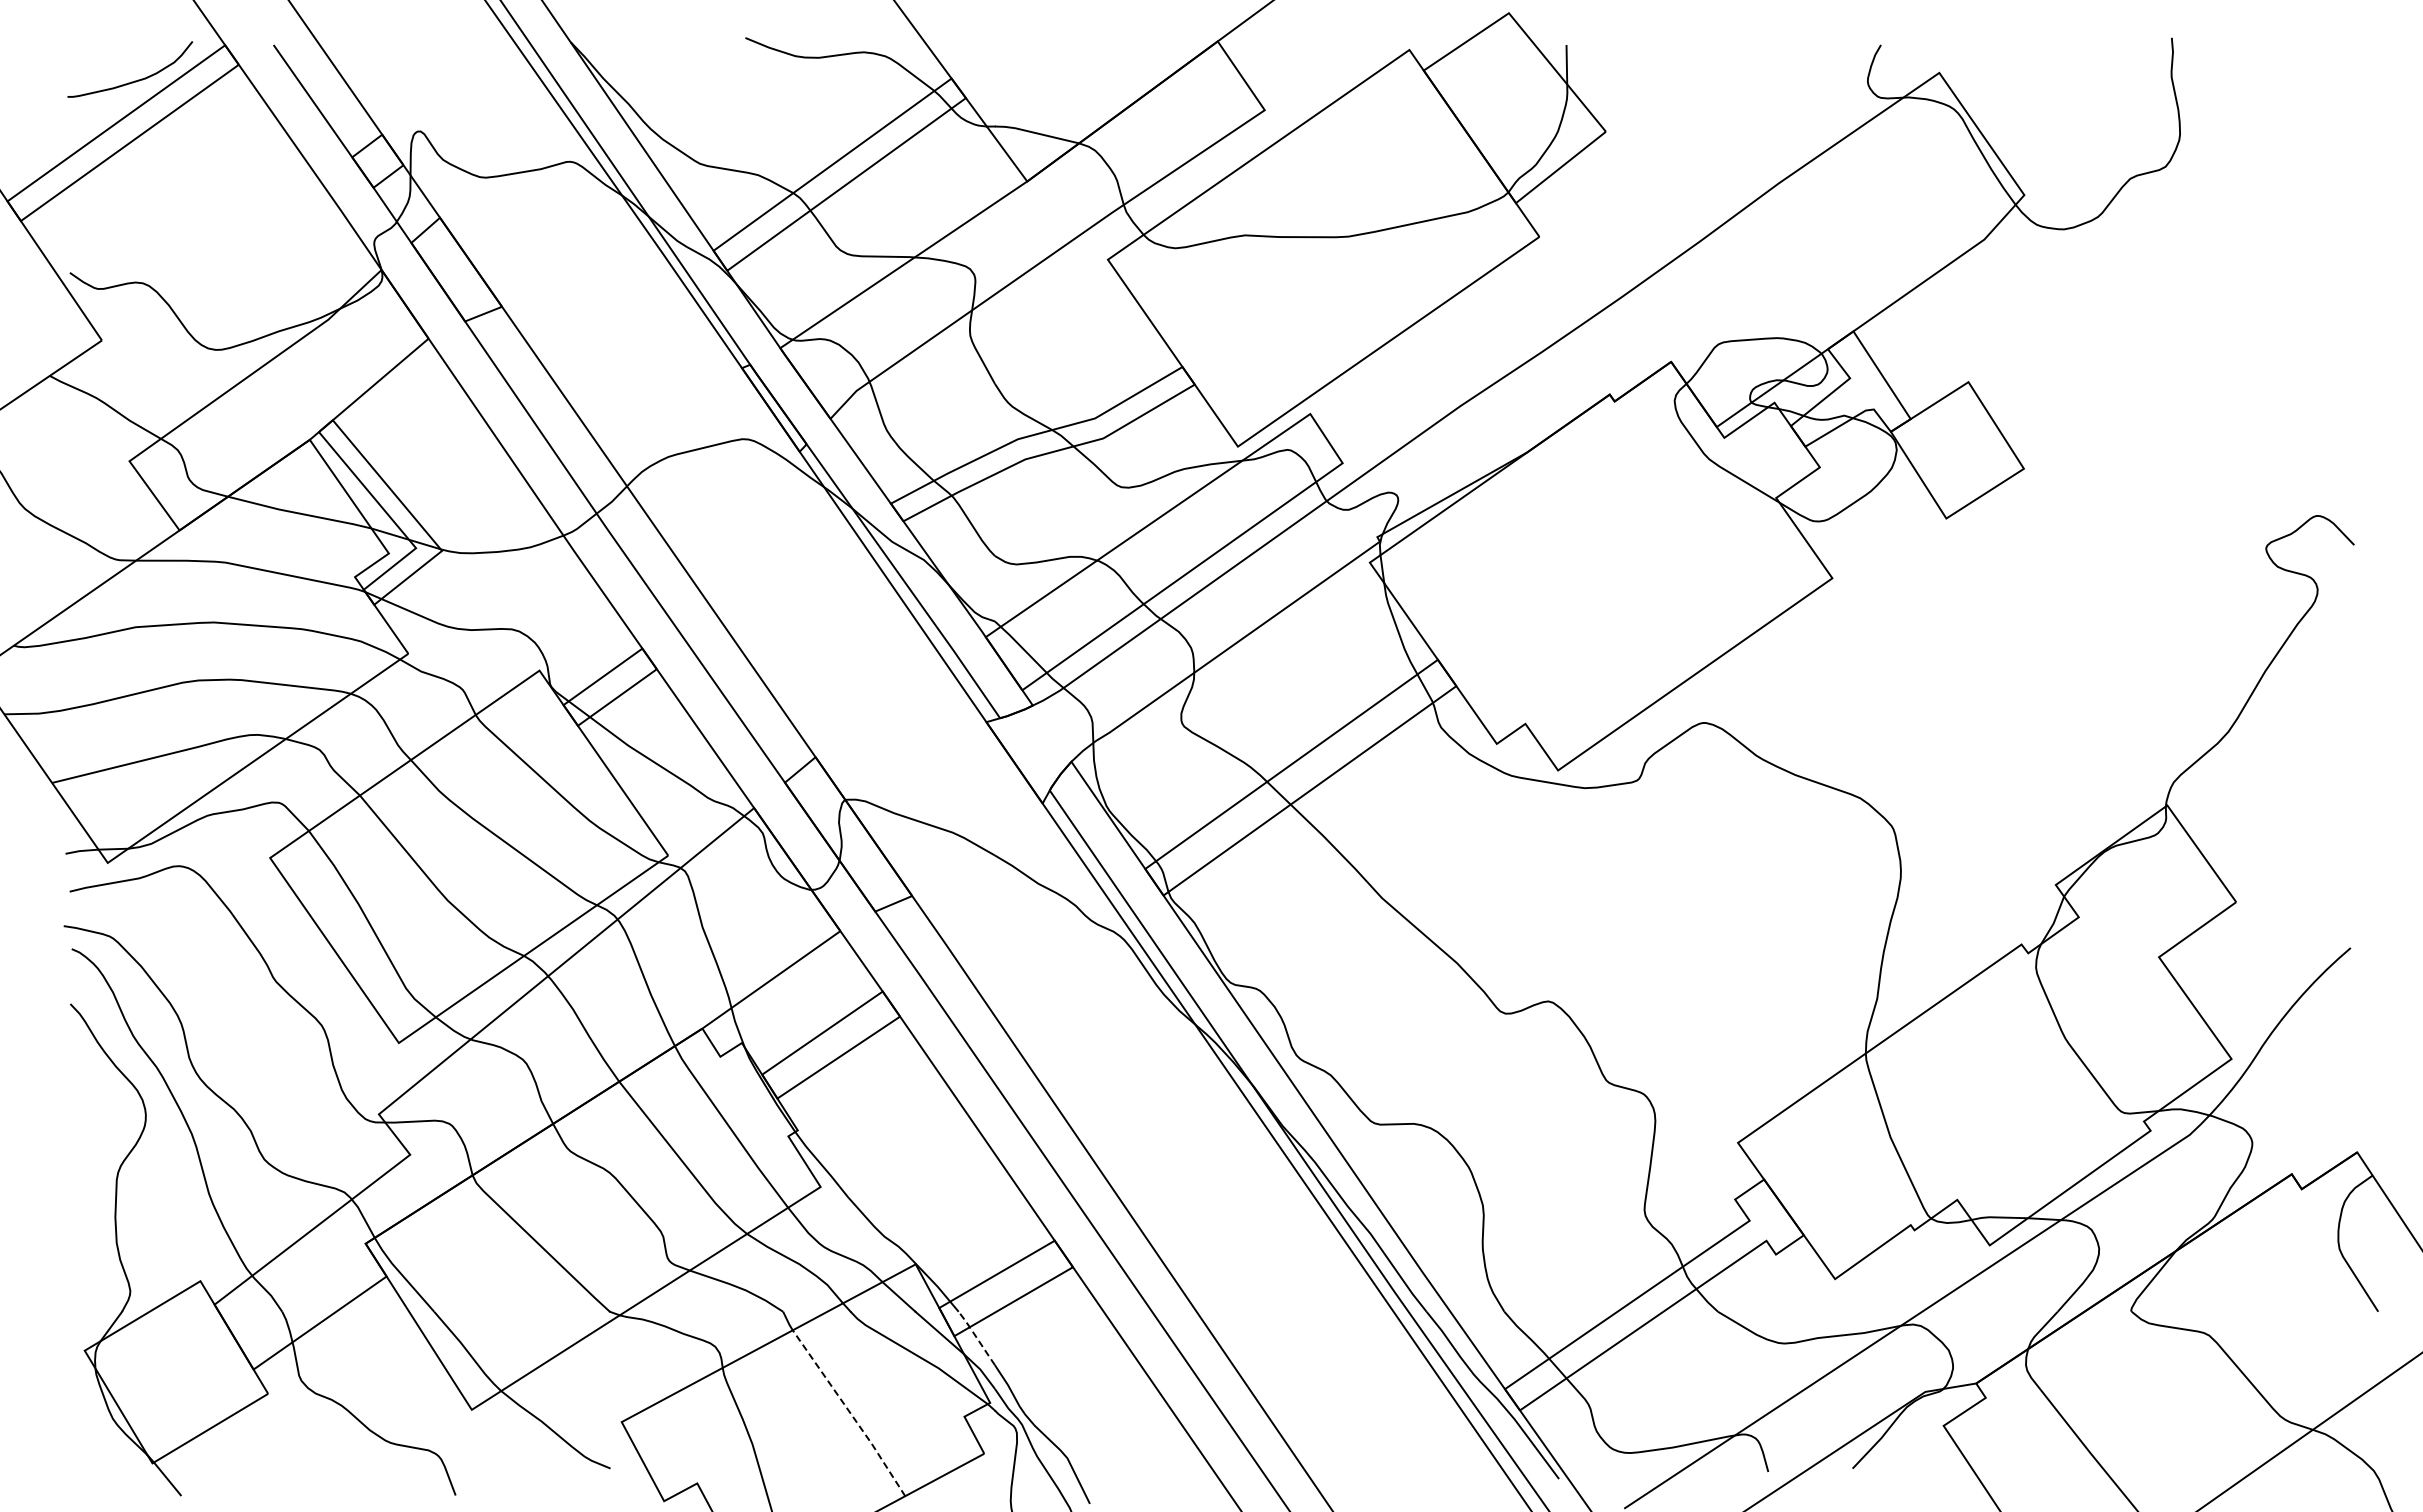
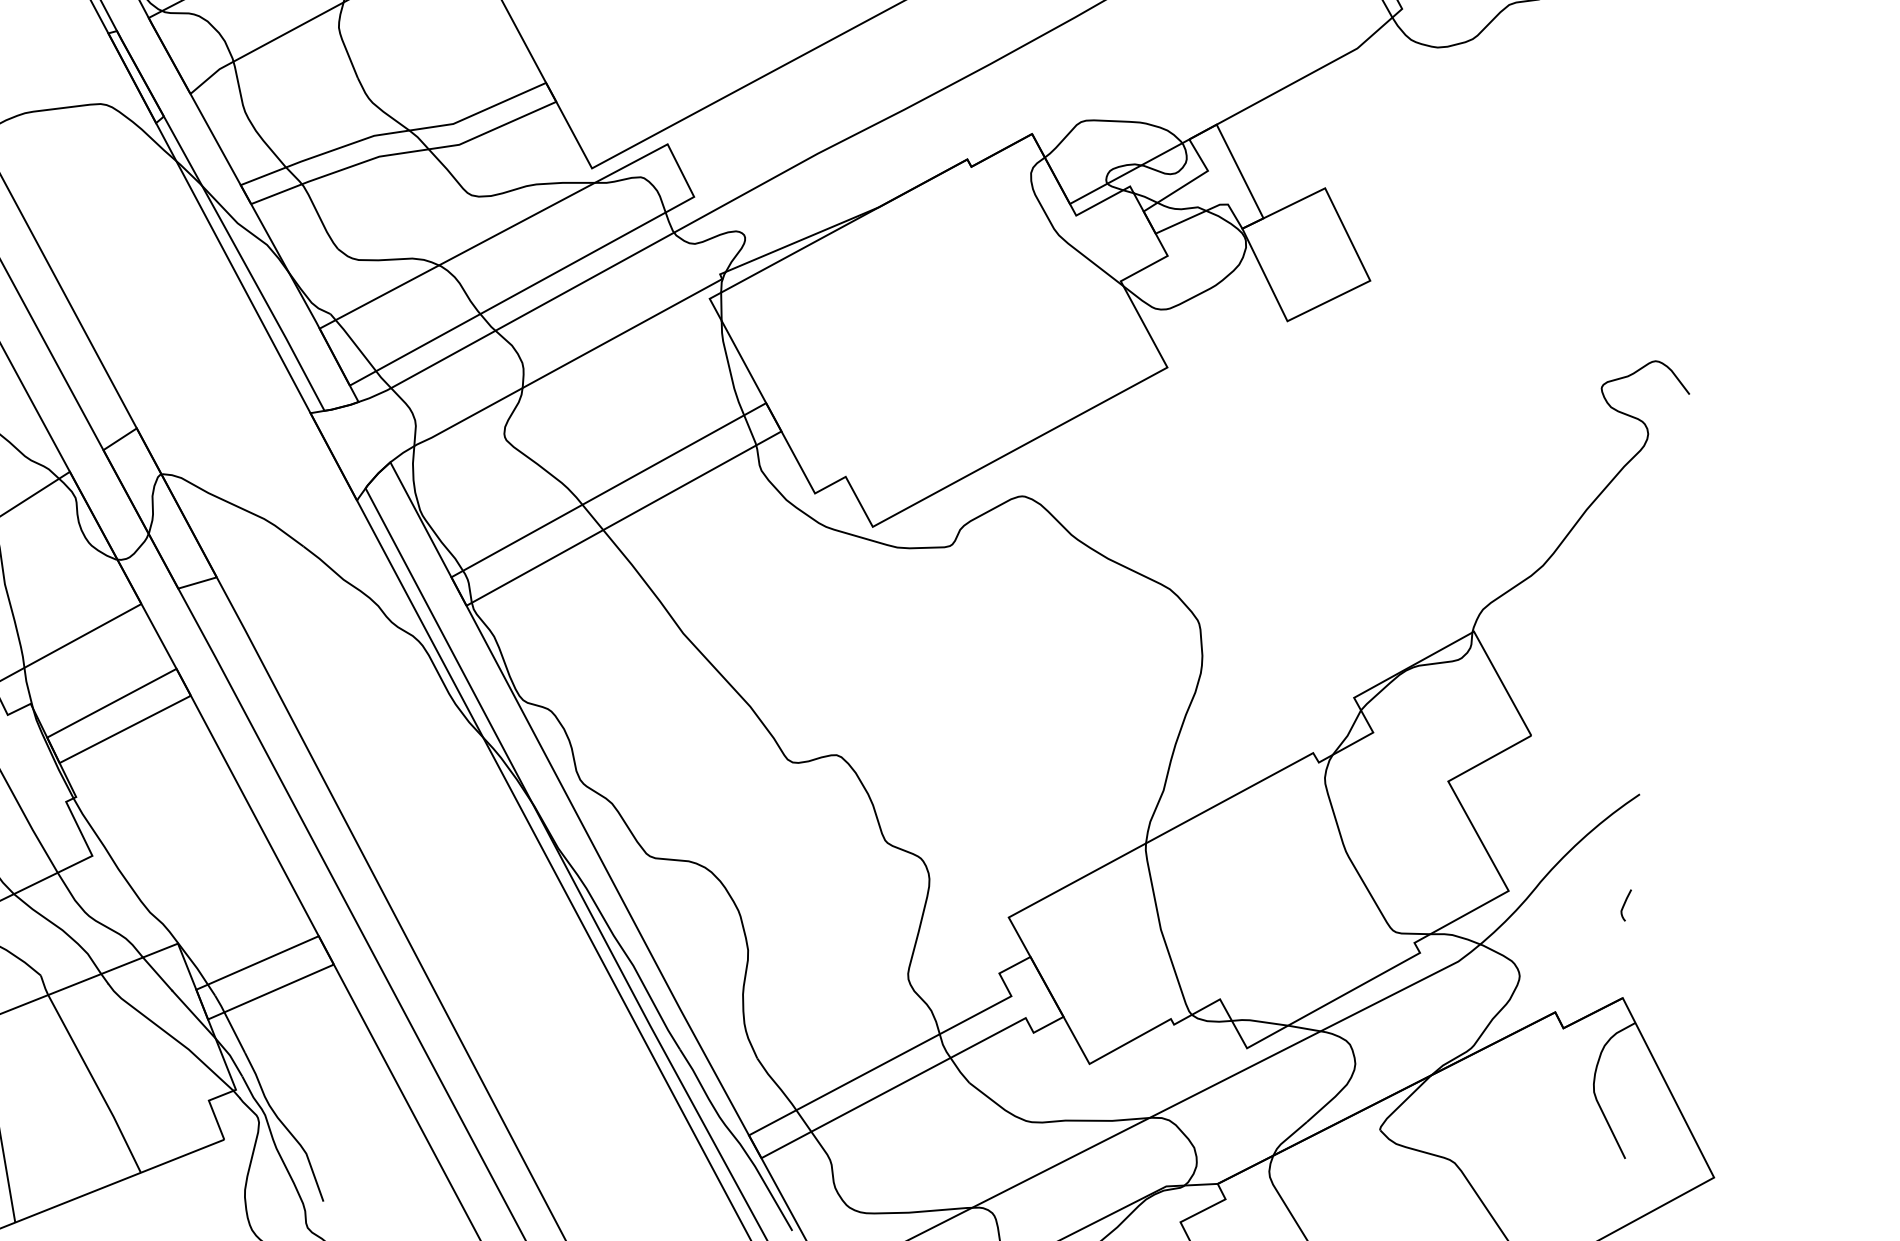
curve: (2348, 1059) -> (1624, 904), added
line: (976, 1337) -> (229, 1023), dashed -> solid
line: (850, 1412) -> (96, 1083), dashed -> solid

